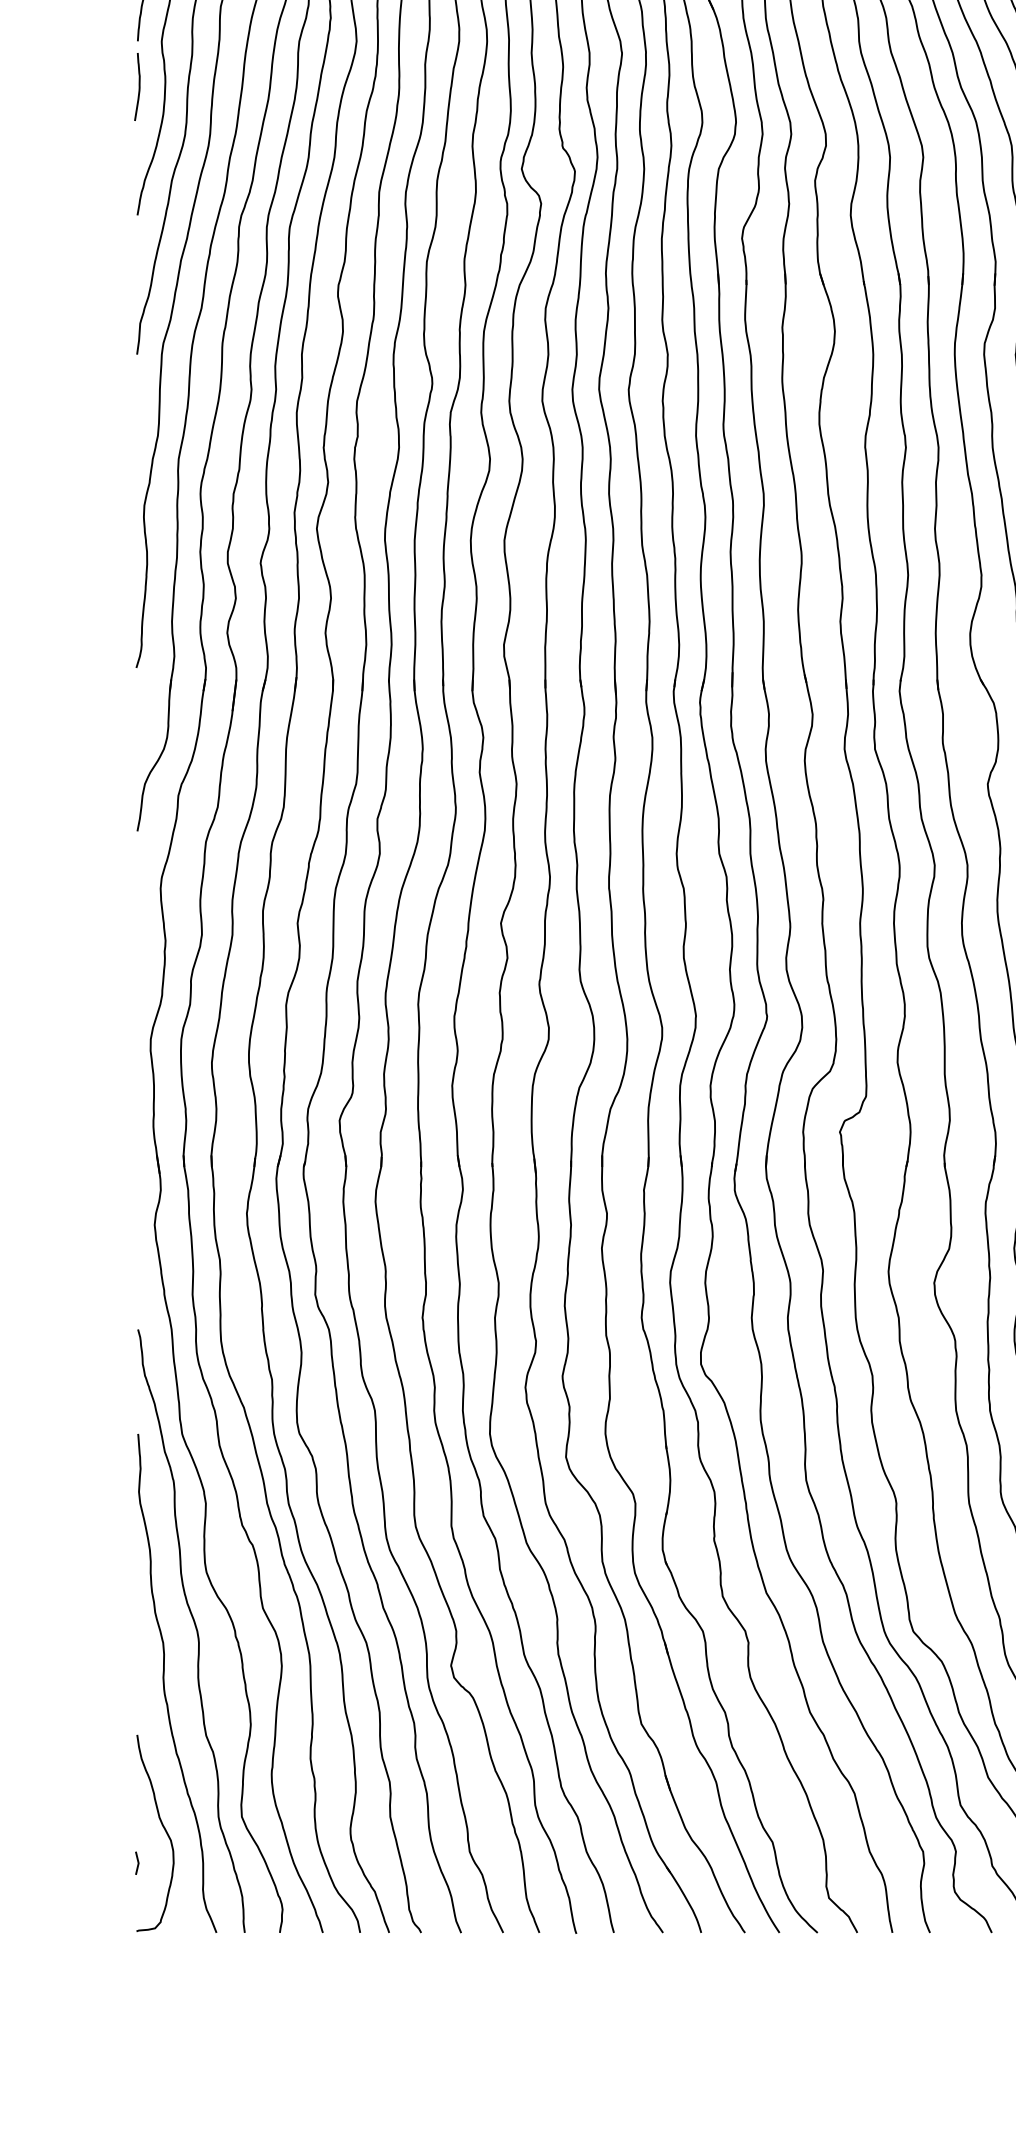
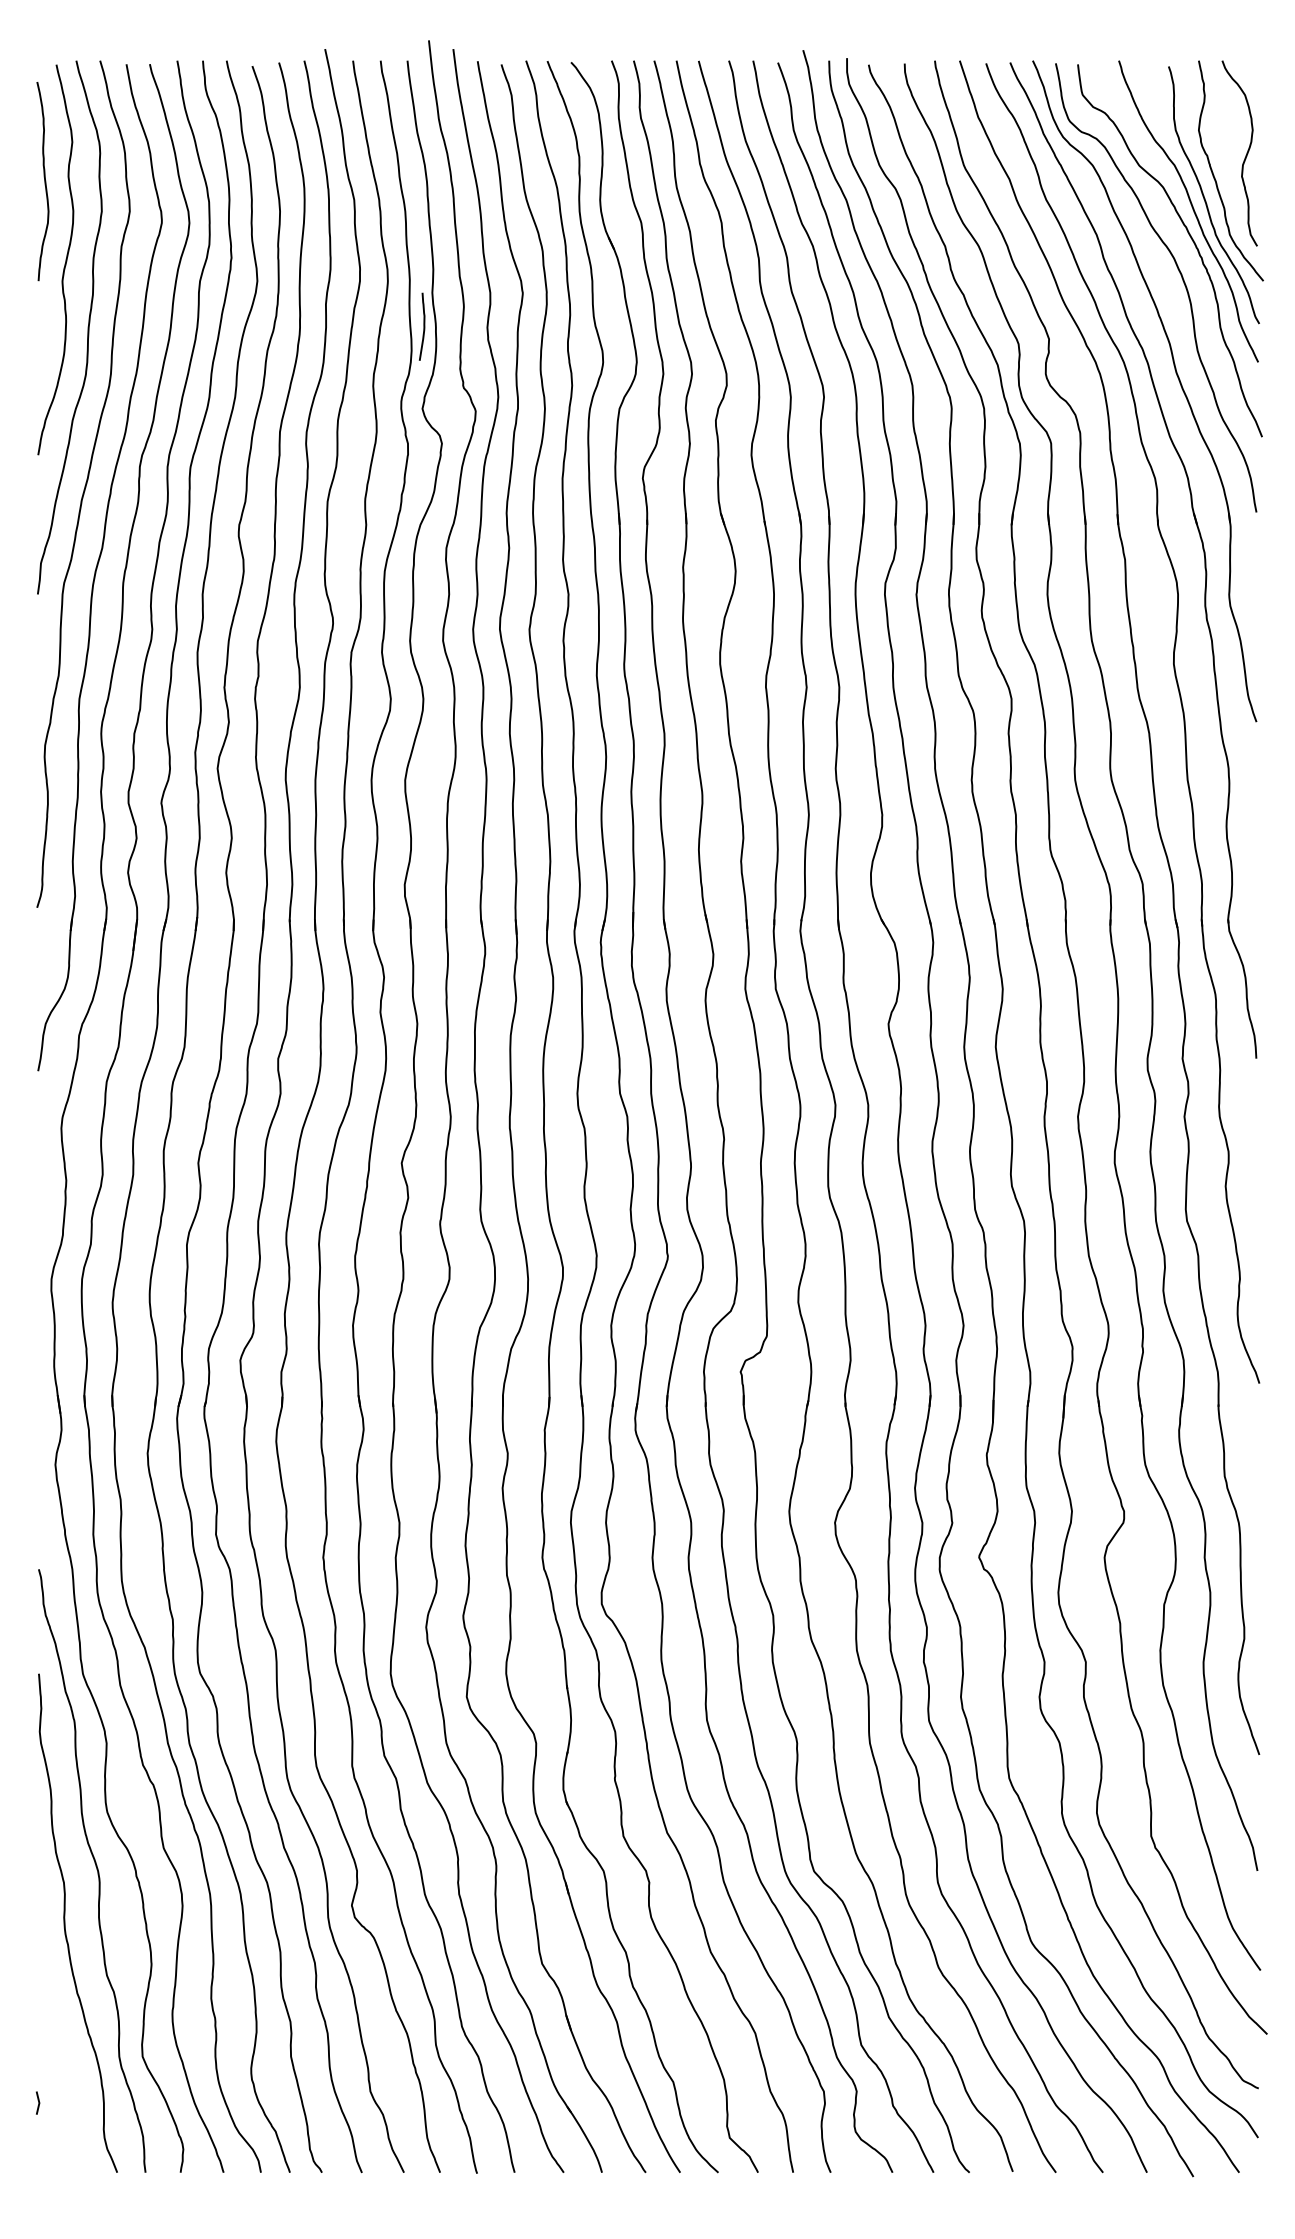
curve: (138, 86) -> (423, 326), moved
curve: (162, 1827) -> (63, 2067), removed

